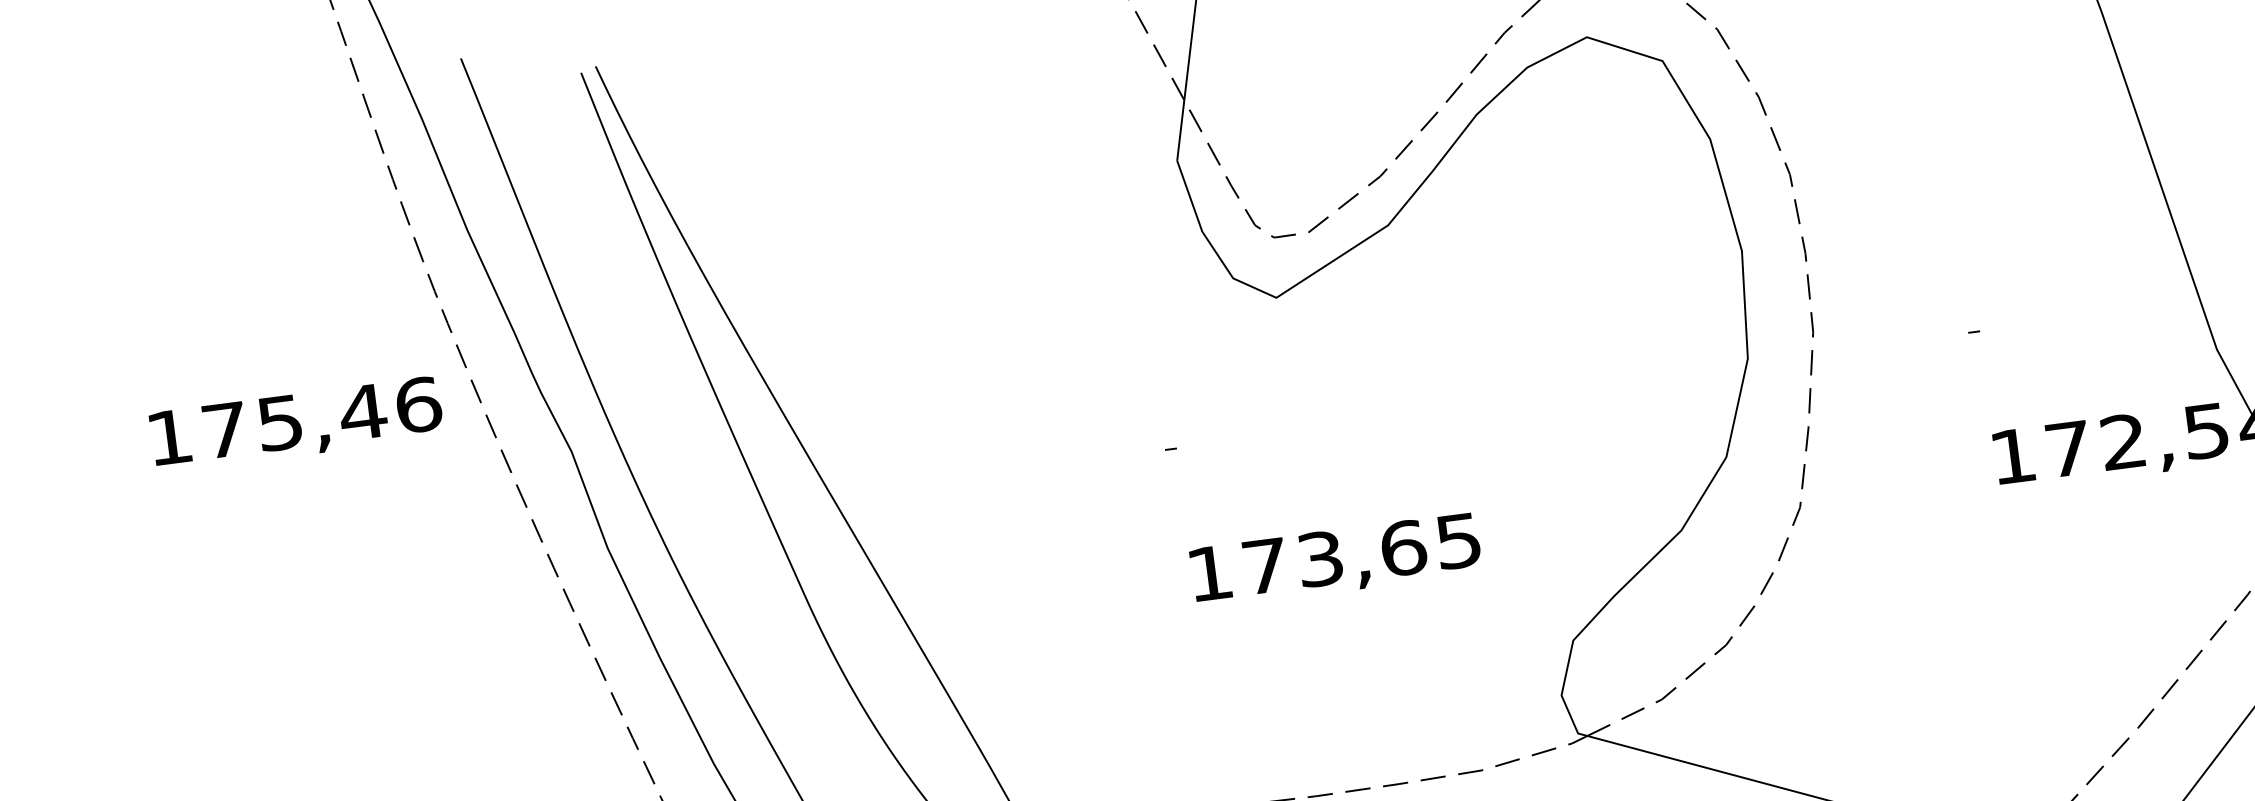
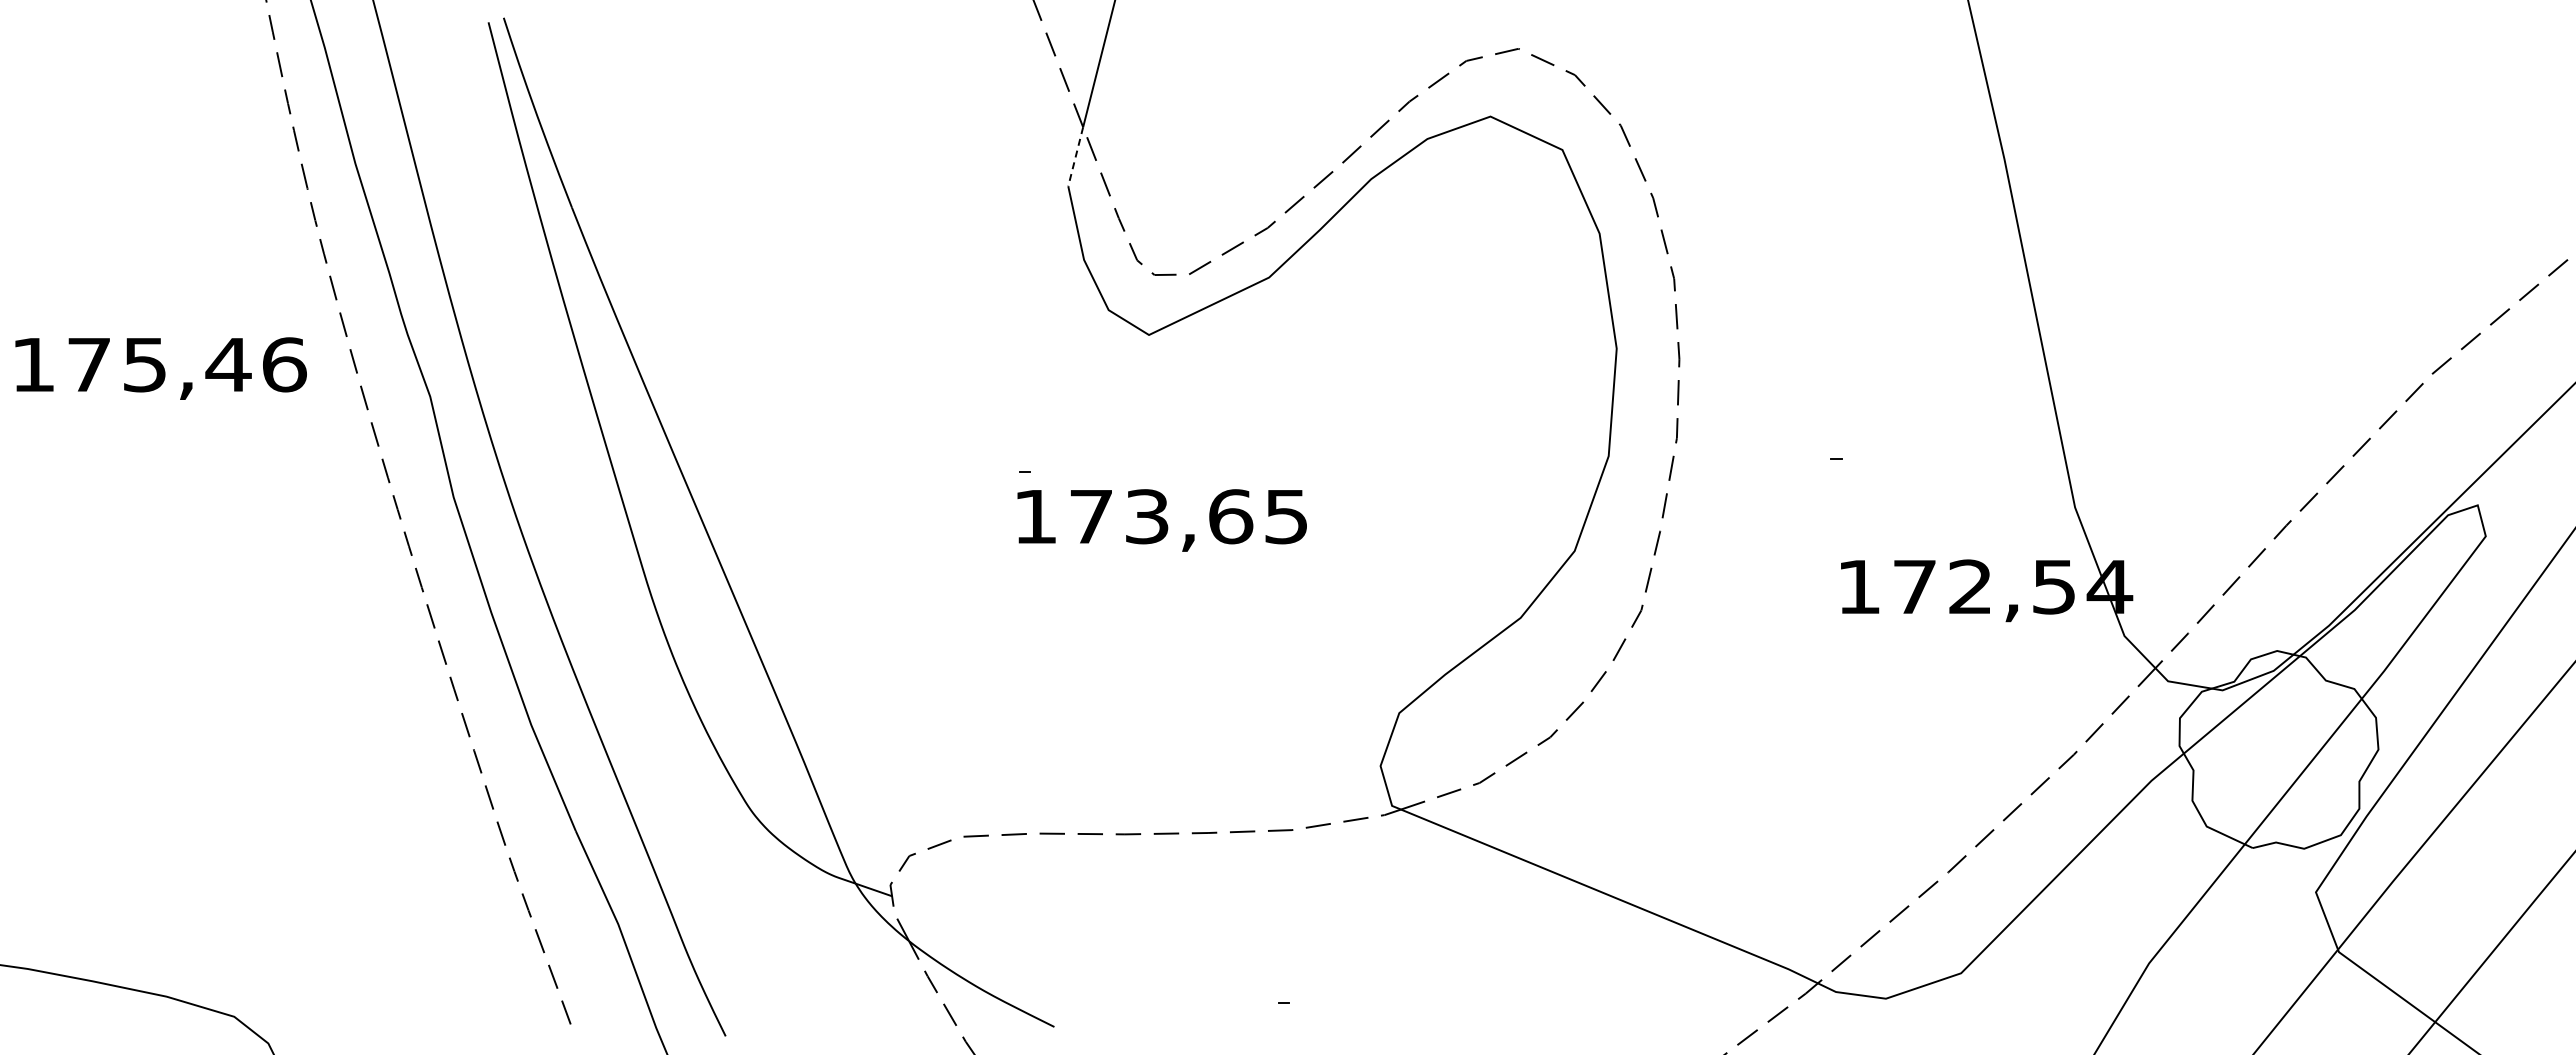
line: (1180, 131) -> (1075, 157), solid -> dashed
text: (296, 424) -> (160, 368), moved
text: (1335, 560) -> (1161, 520), moved

